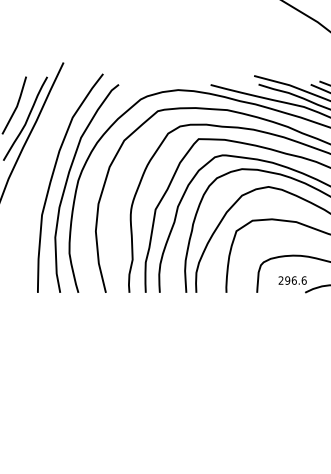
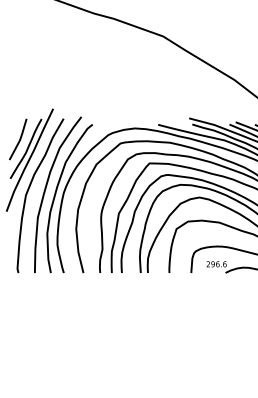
curve: (28, 179) -> (28, 192), added

